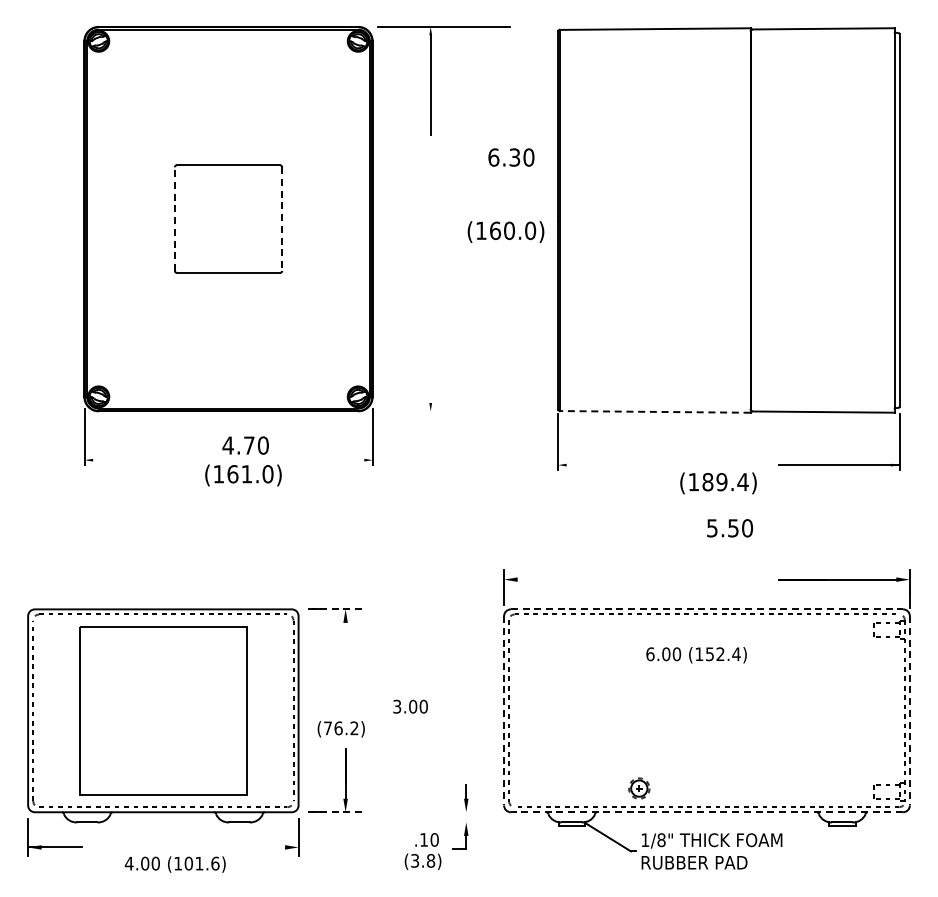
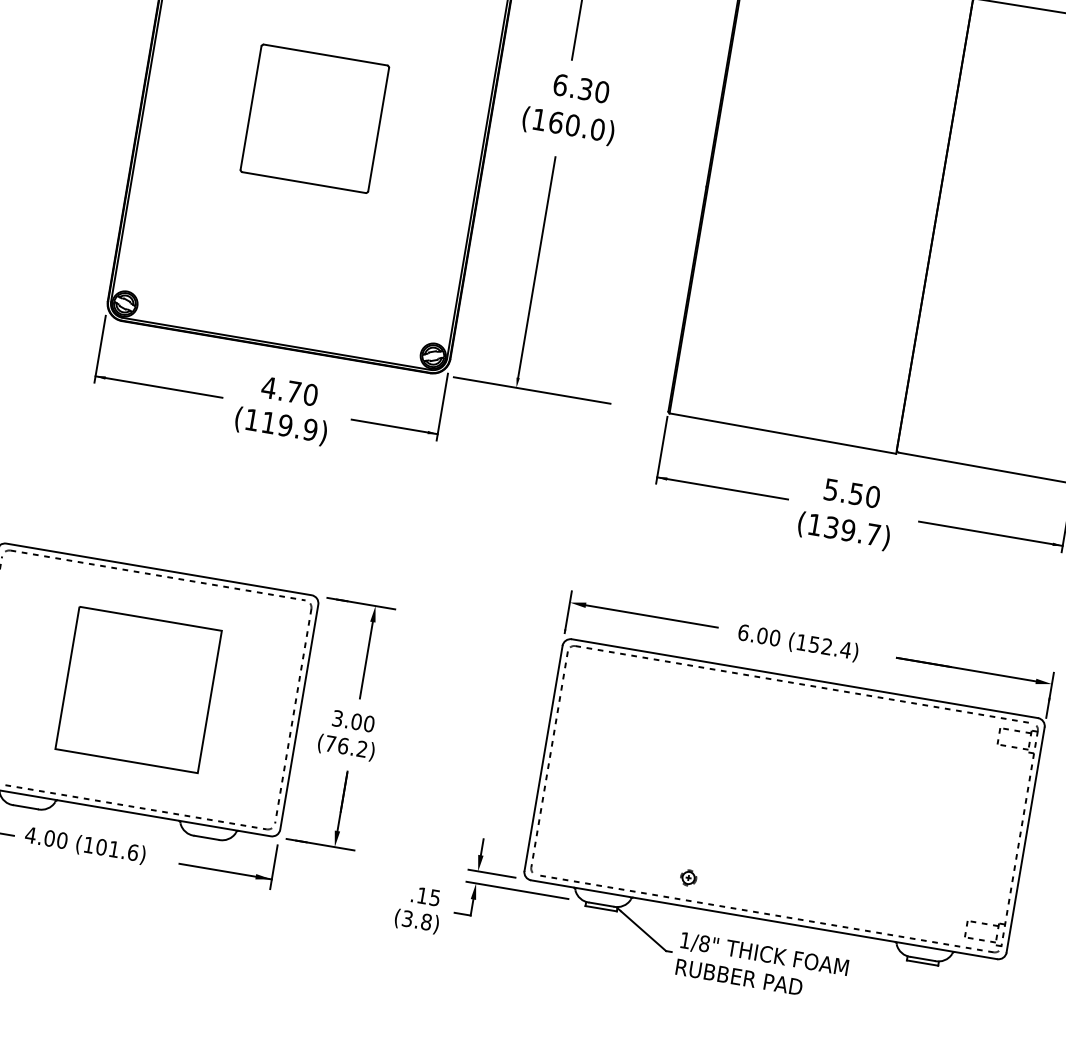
text: (511, 157) -> (581, 88), moved
line: (174, 219) -> (250, 108), dashed -> solid
line: (282, 219) -> (378, 130), dashed -> solid
text: (505, 231) -> (567, 125), moved
line: (430, 309) -> (536, 266), added
line: (443, 411) -> (531, 390), added
line: (655, 411) -> (783, 433), dashed -> solid
line: (137, 460) -> (158, 387), added
line: (336, 460) -> (394, 427), added
line: (613, 465) -> (722, 488), added
text: (250, 474) -> (289, 426), (161.0) -> (119.9)
text: (725, 482) -> (852, 531), (189.4) -> (139.7)
text: (730, 528) -> (852, 493), moved
line: (572, 579) -> (651, 616), added
line: (333, 609) -> (361, 603), dashed -> solid
line: (707, 609) -> (805, 678), dashed -> solid
line: (345, 654) -> (366, 659), added
text: (696, 655) -> (798, 643), moved
text: (410, 706) -> (353, 721), moved
part: (162, 710) -> (137, 689), size x0.71
line: (504, 710) -> (544, 758), dashed -> solid
line: (909, 710) -> (1025, 839), dashed -> solid
part: (639, 788) -> (688, 877), size x0.62
line: (333, 812) -> (320, 844), dashed -> solid
line: (477, 812) -> (491, 873), added
line: (706, 812) -> (763, 919), dashed -> solid
line: (500, 822) -> (516, 890), added
text: (434, 839) -> (434, 897), .10 -> .15
line: (259, 847) -> (225, 871), added
text: (174, 864) -> (84, 845), moved

